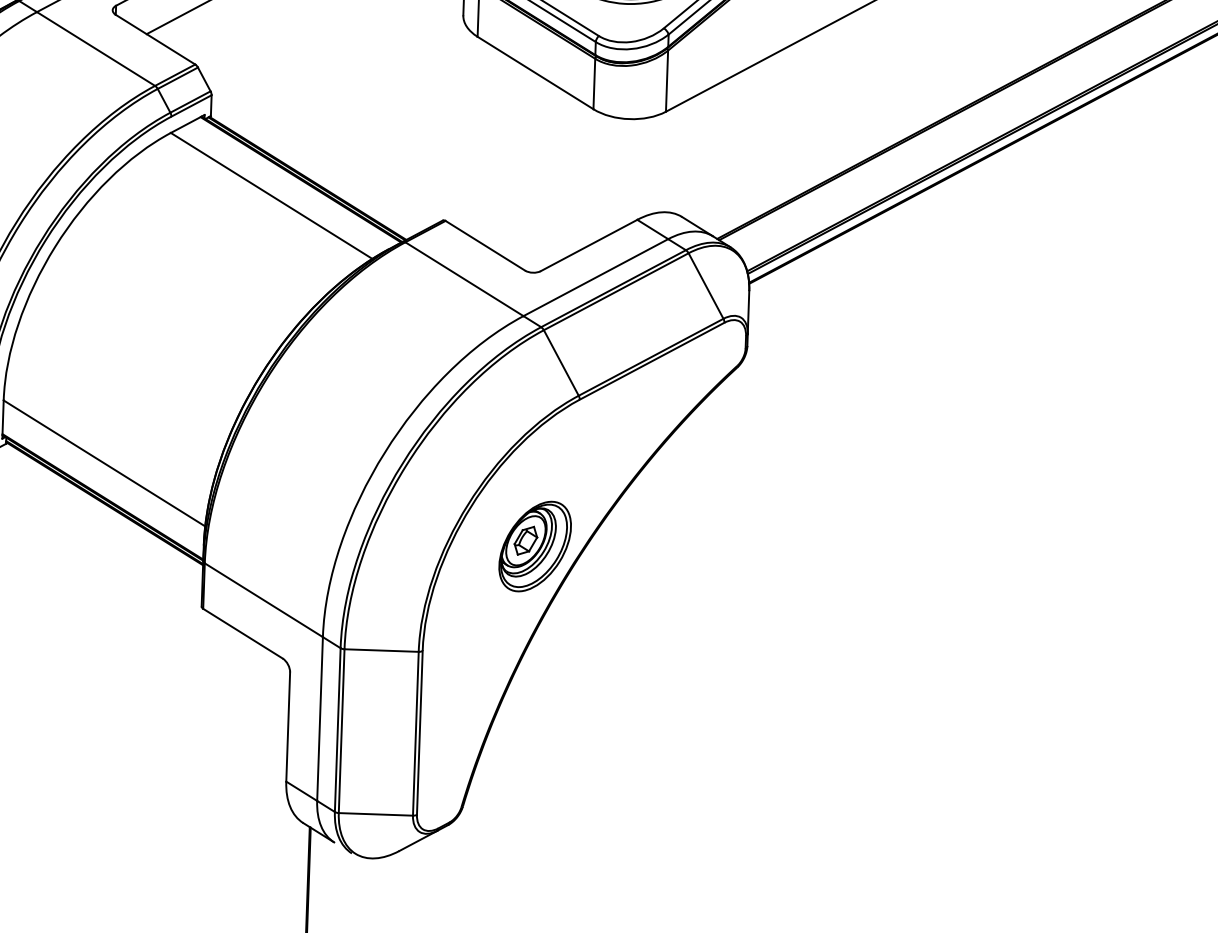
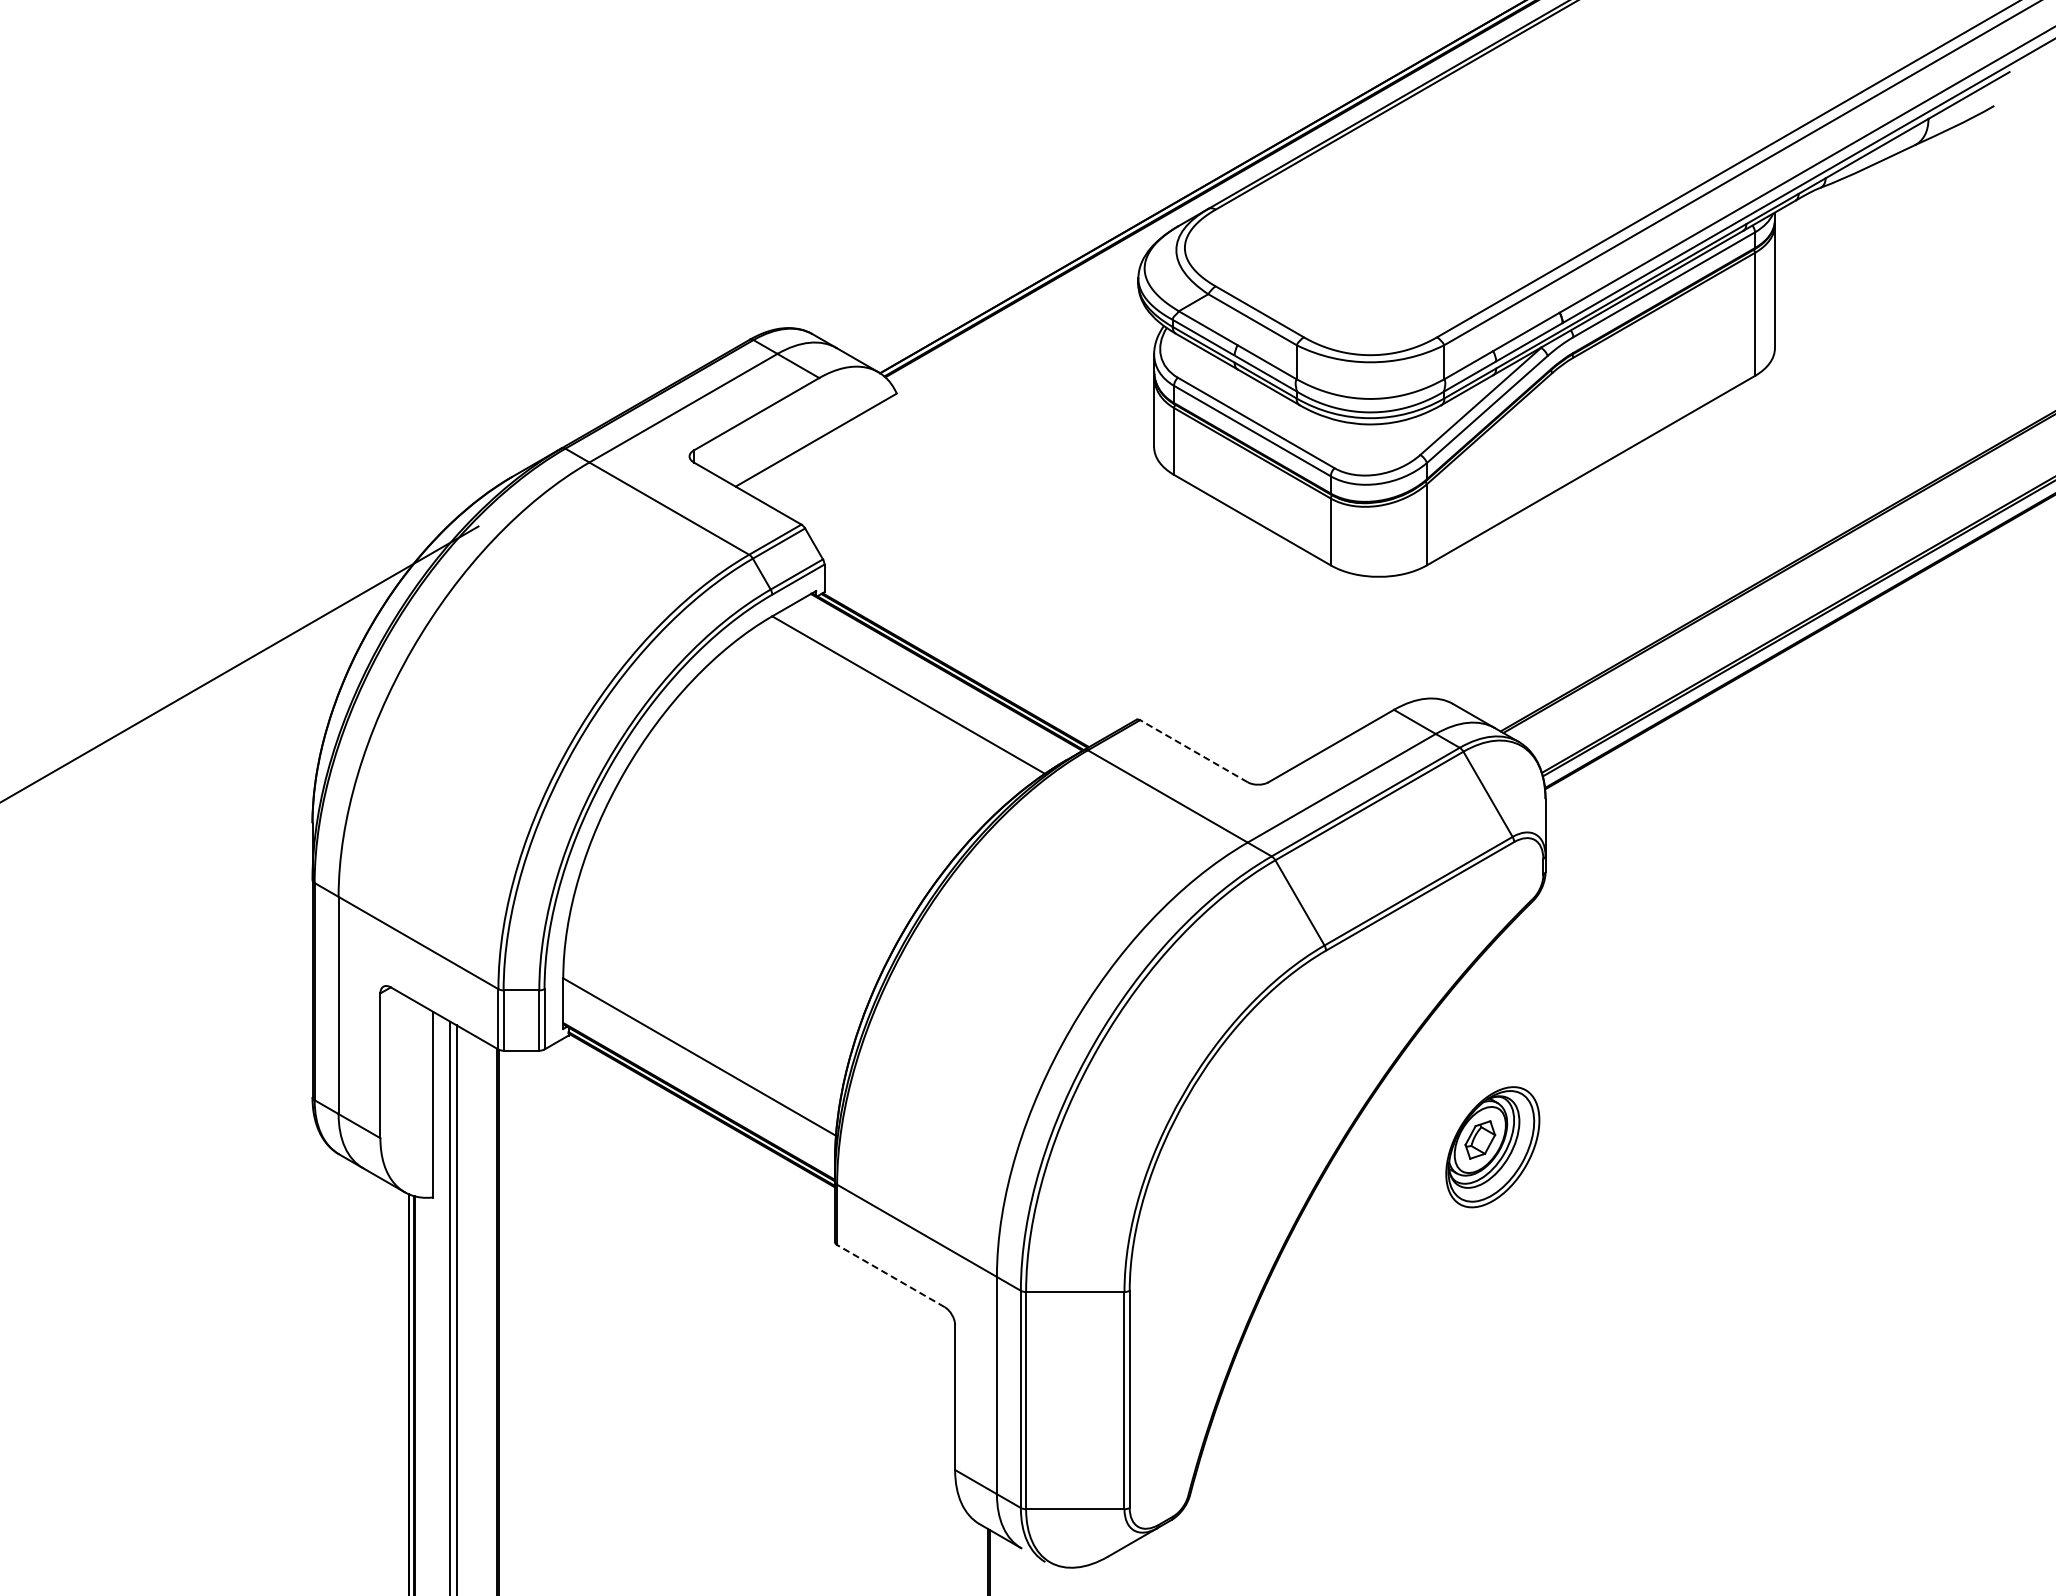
line: (485, 245) -> (1193, 750), solid -> dashed
part: (534, 546) -> (1492, 1147), moved
line: (242, 633) -> (890, 1275), solid -> dashed

